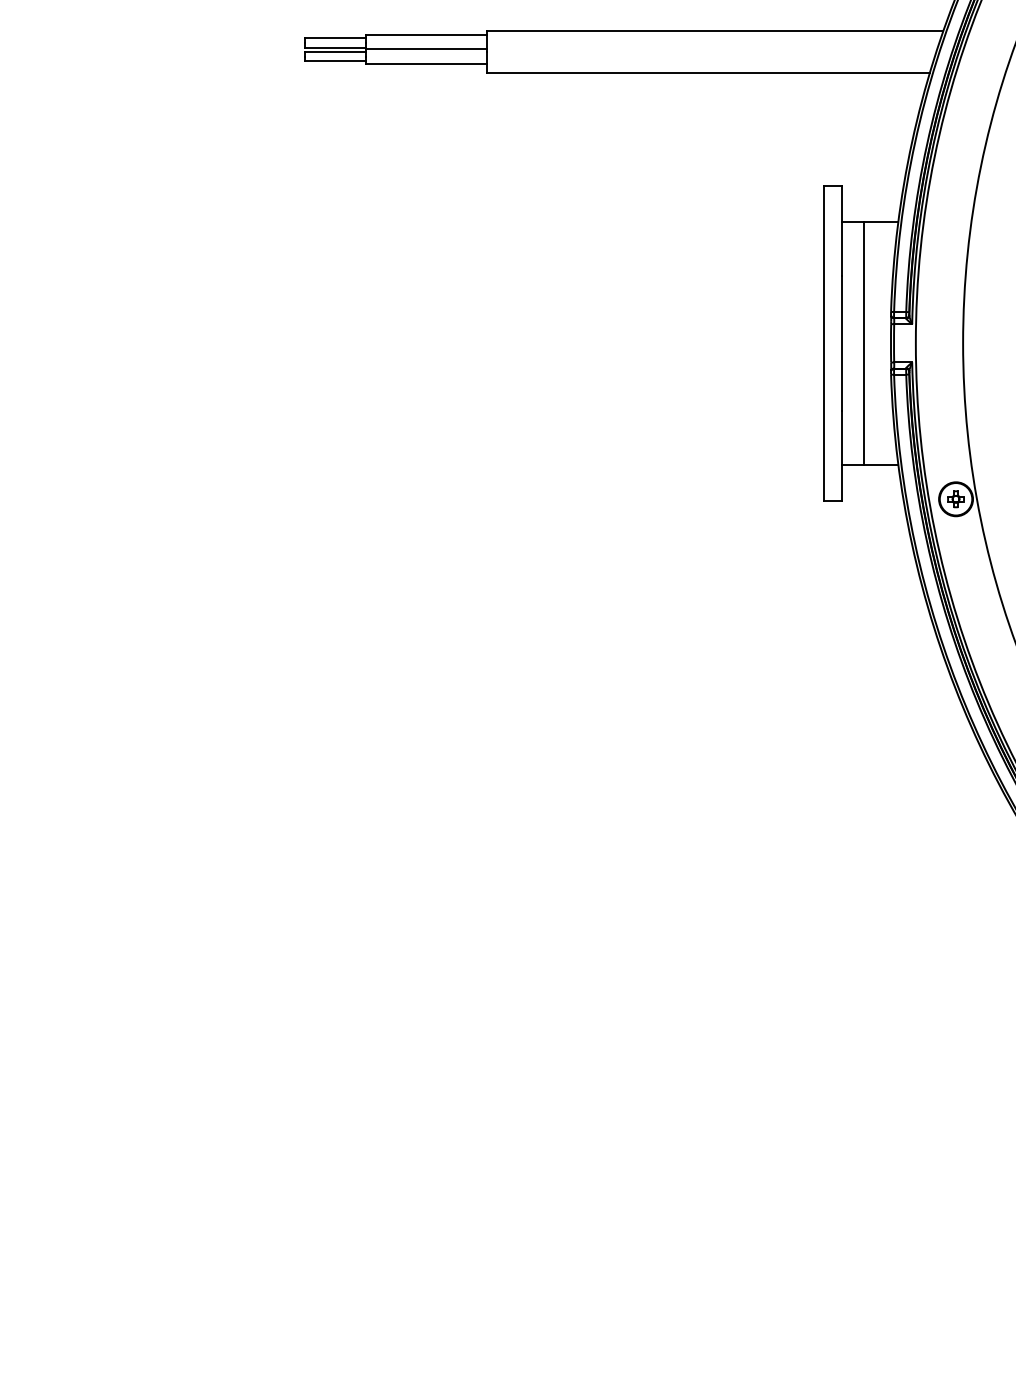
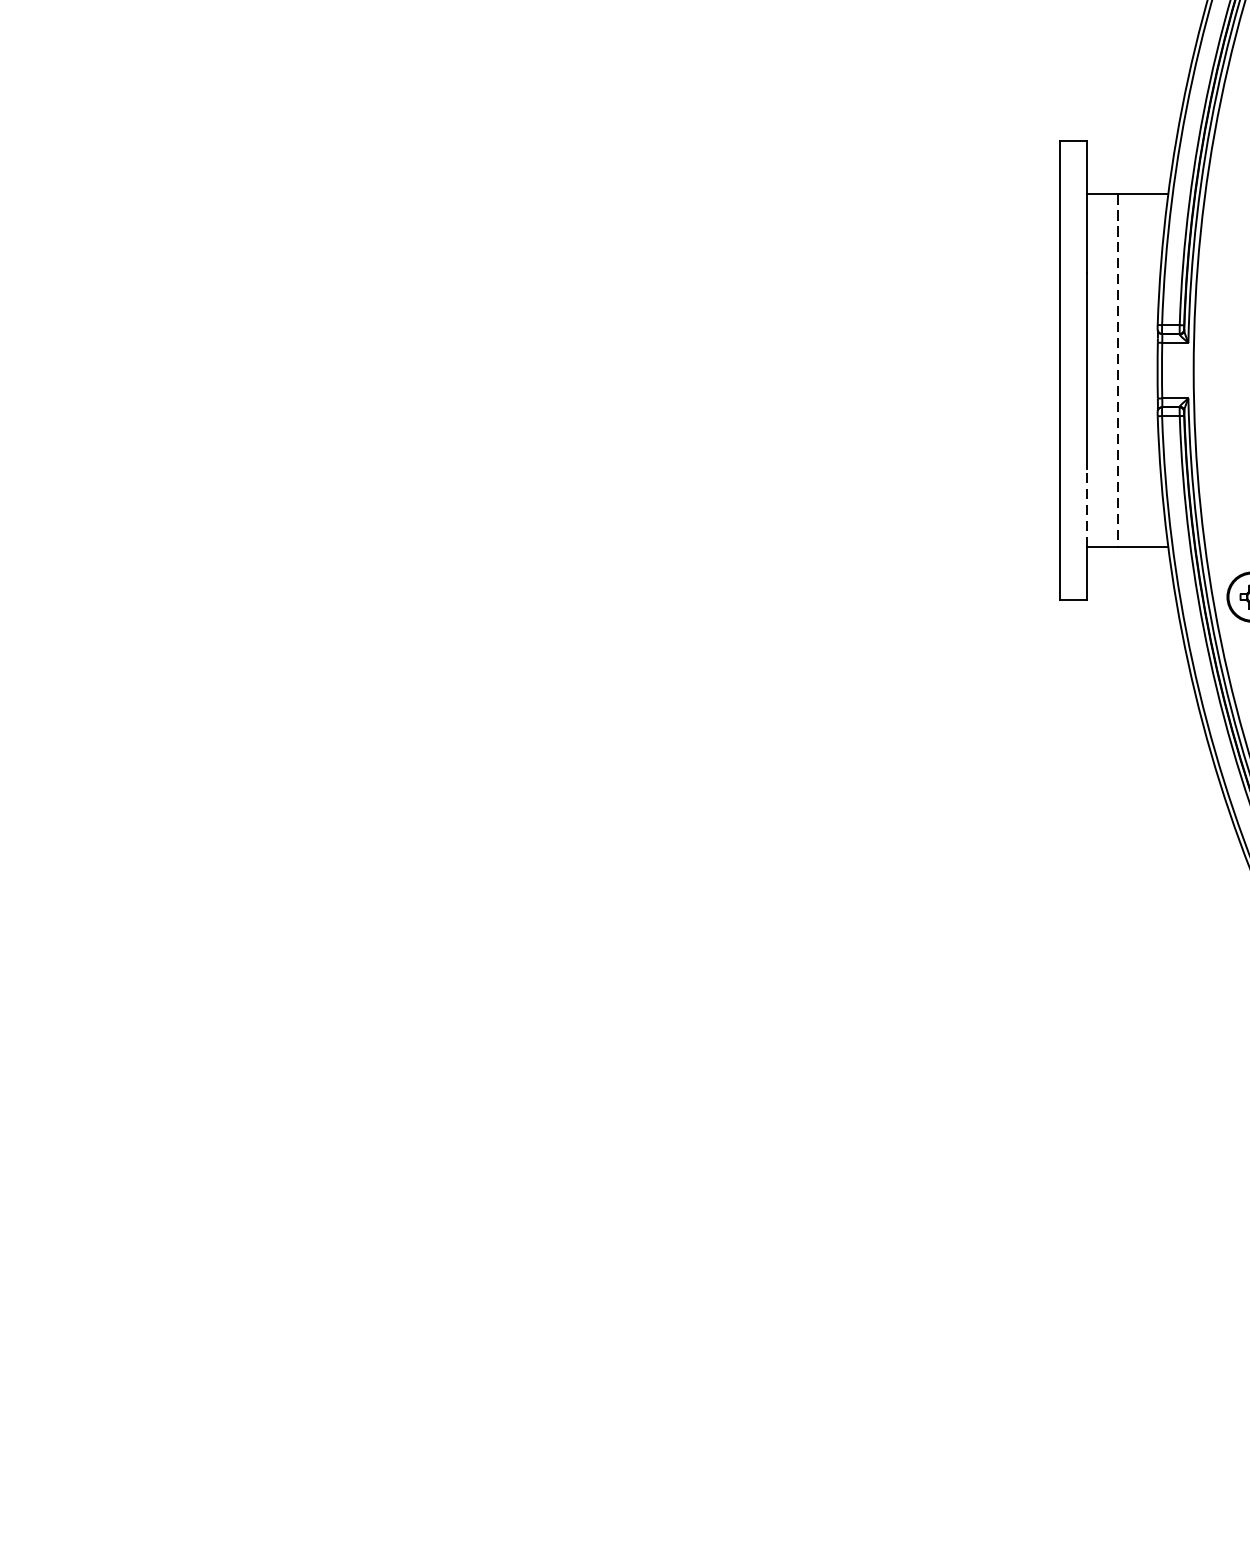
line: (863, 343) -> (1117, 370), solid -> dashed
line: (842, 437) -> (1087, 507), solid -> dashed

